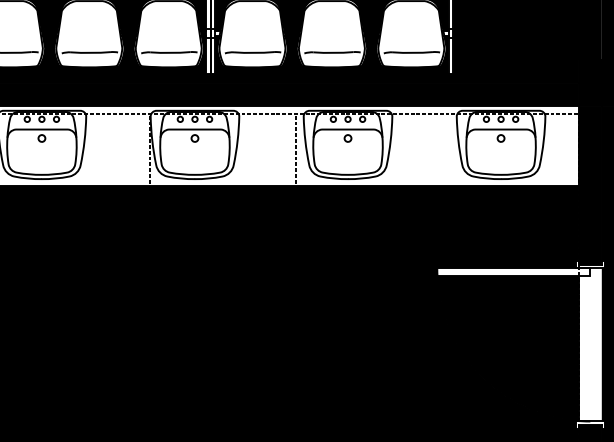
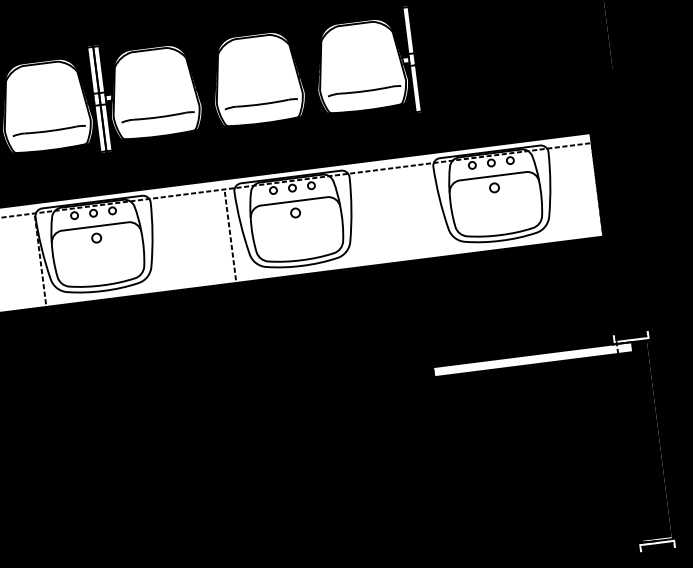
fill: (589, 343) -> (643, 439), added

